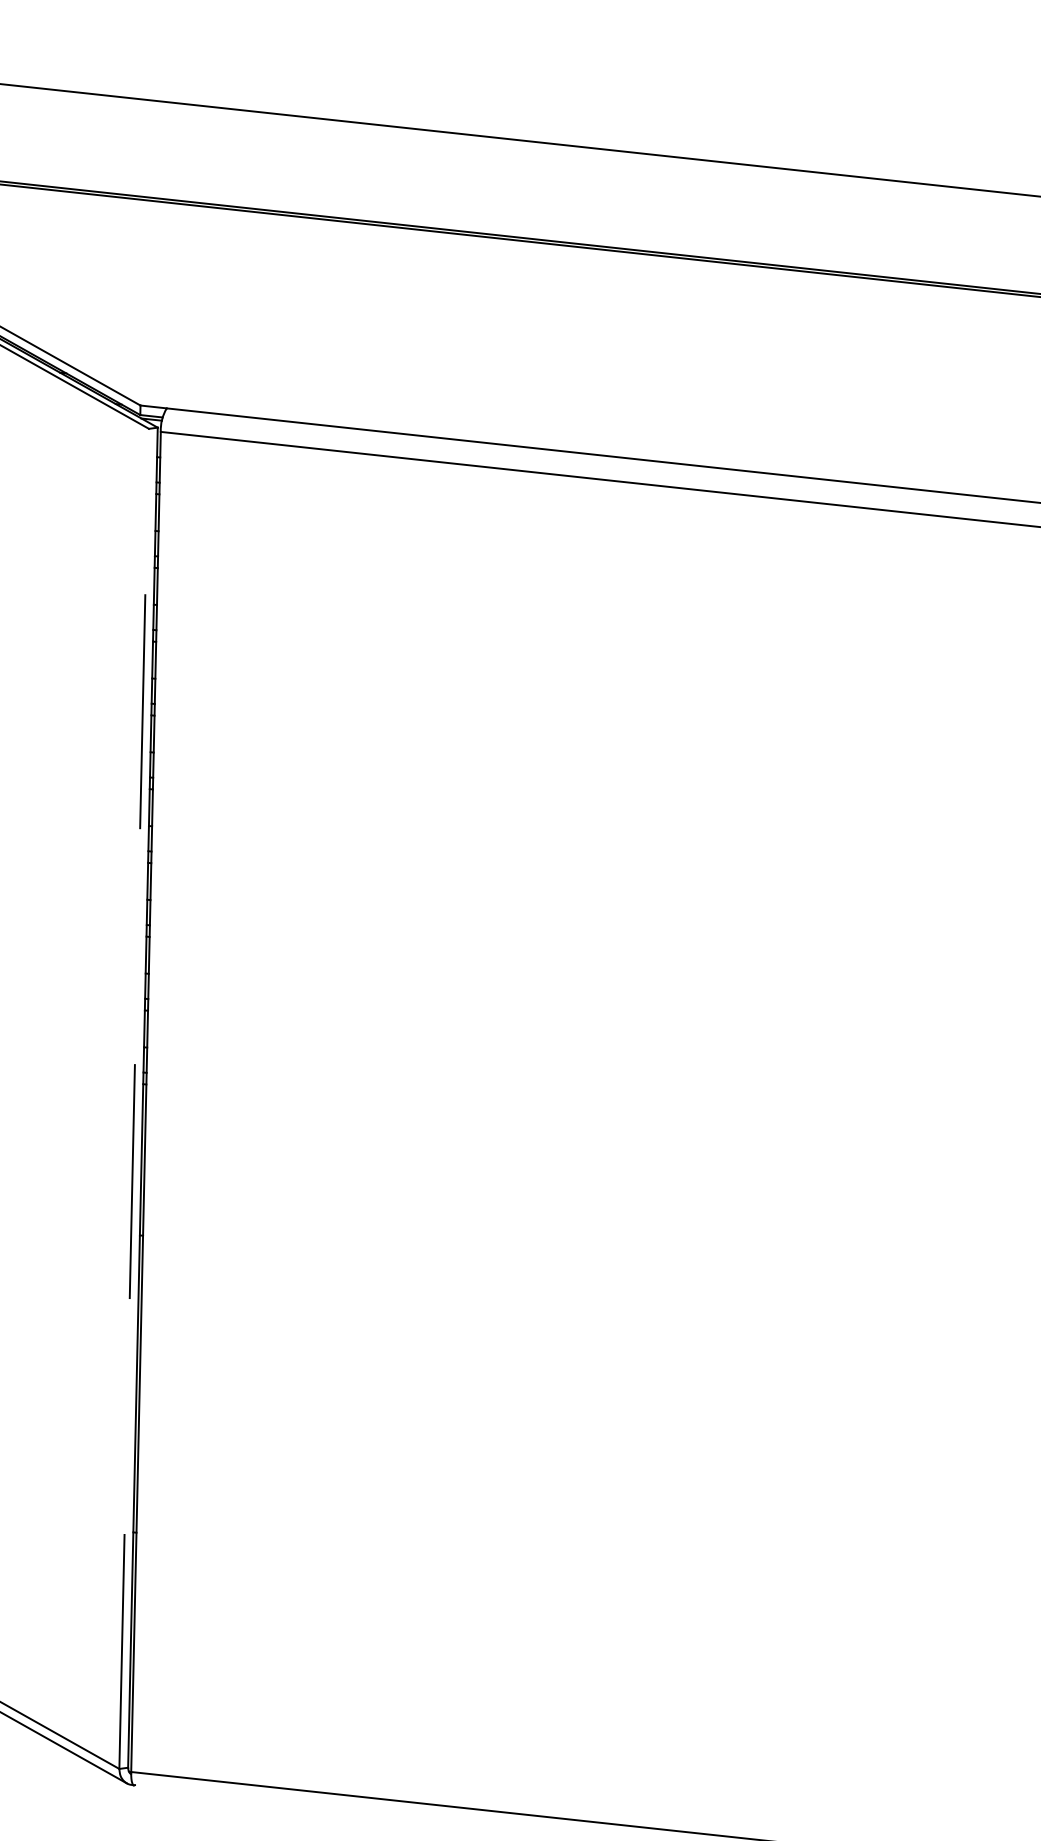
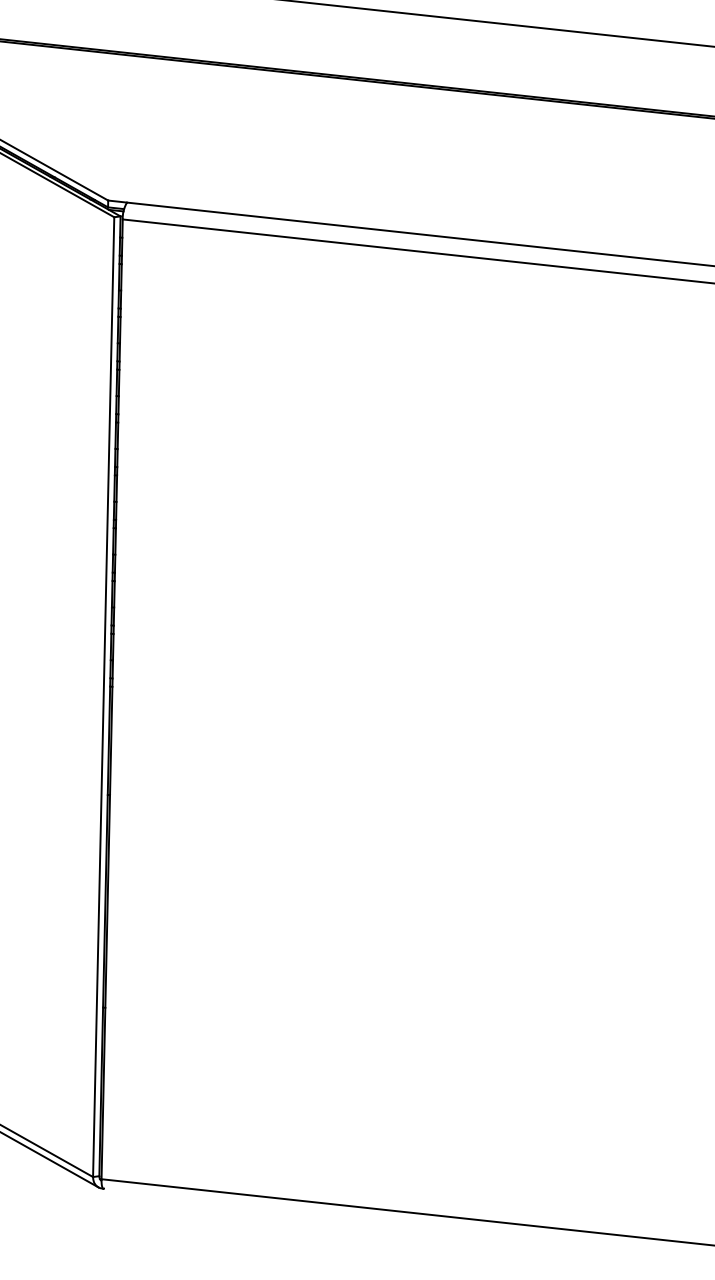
line: (134, 1098) -> (103, 696), dashed -> solid

